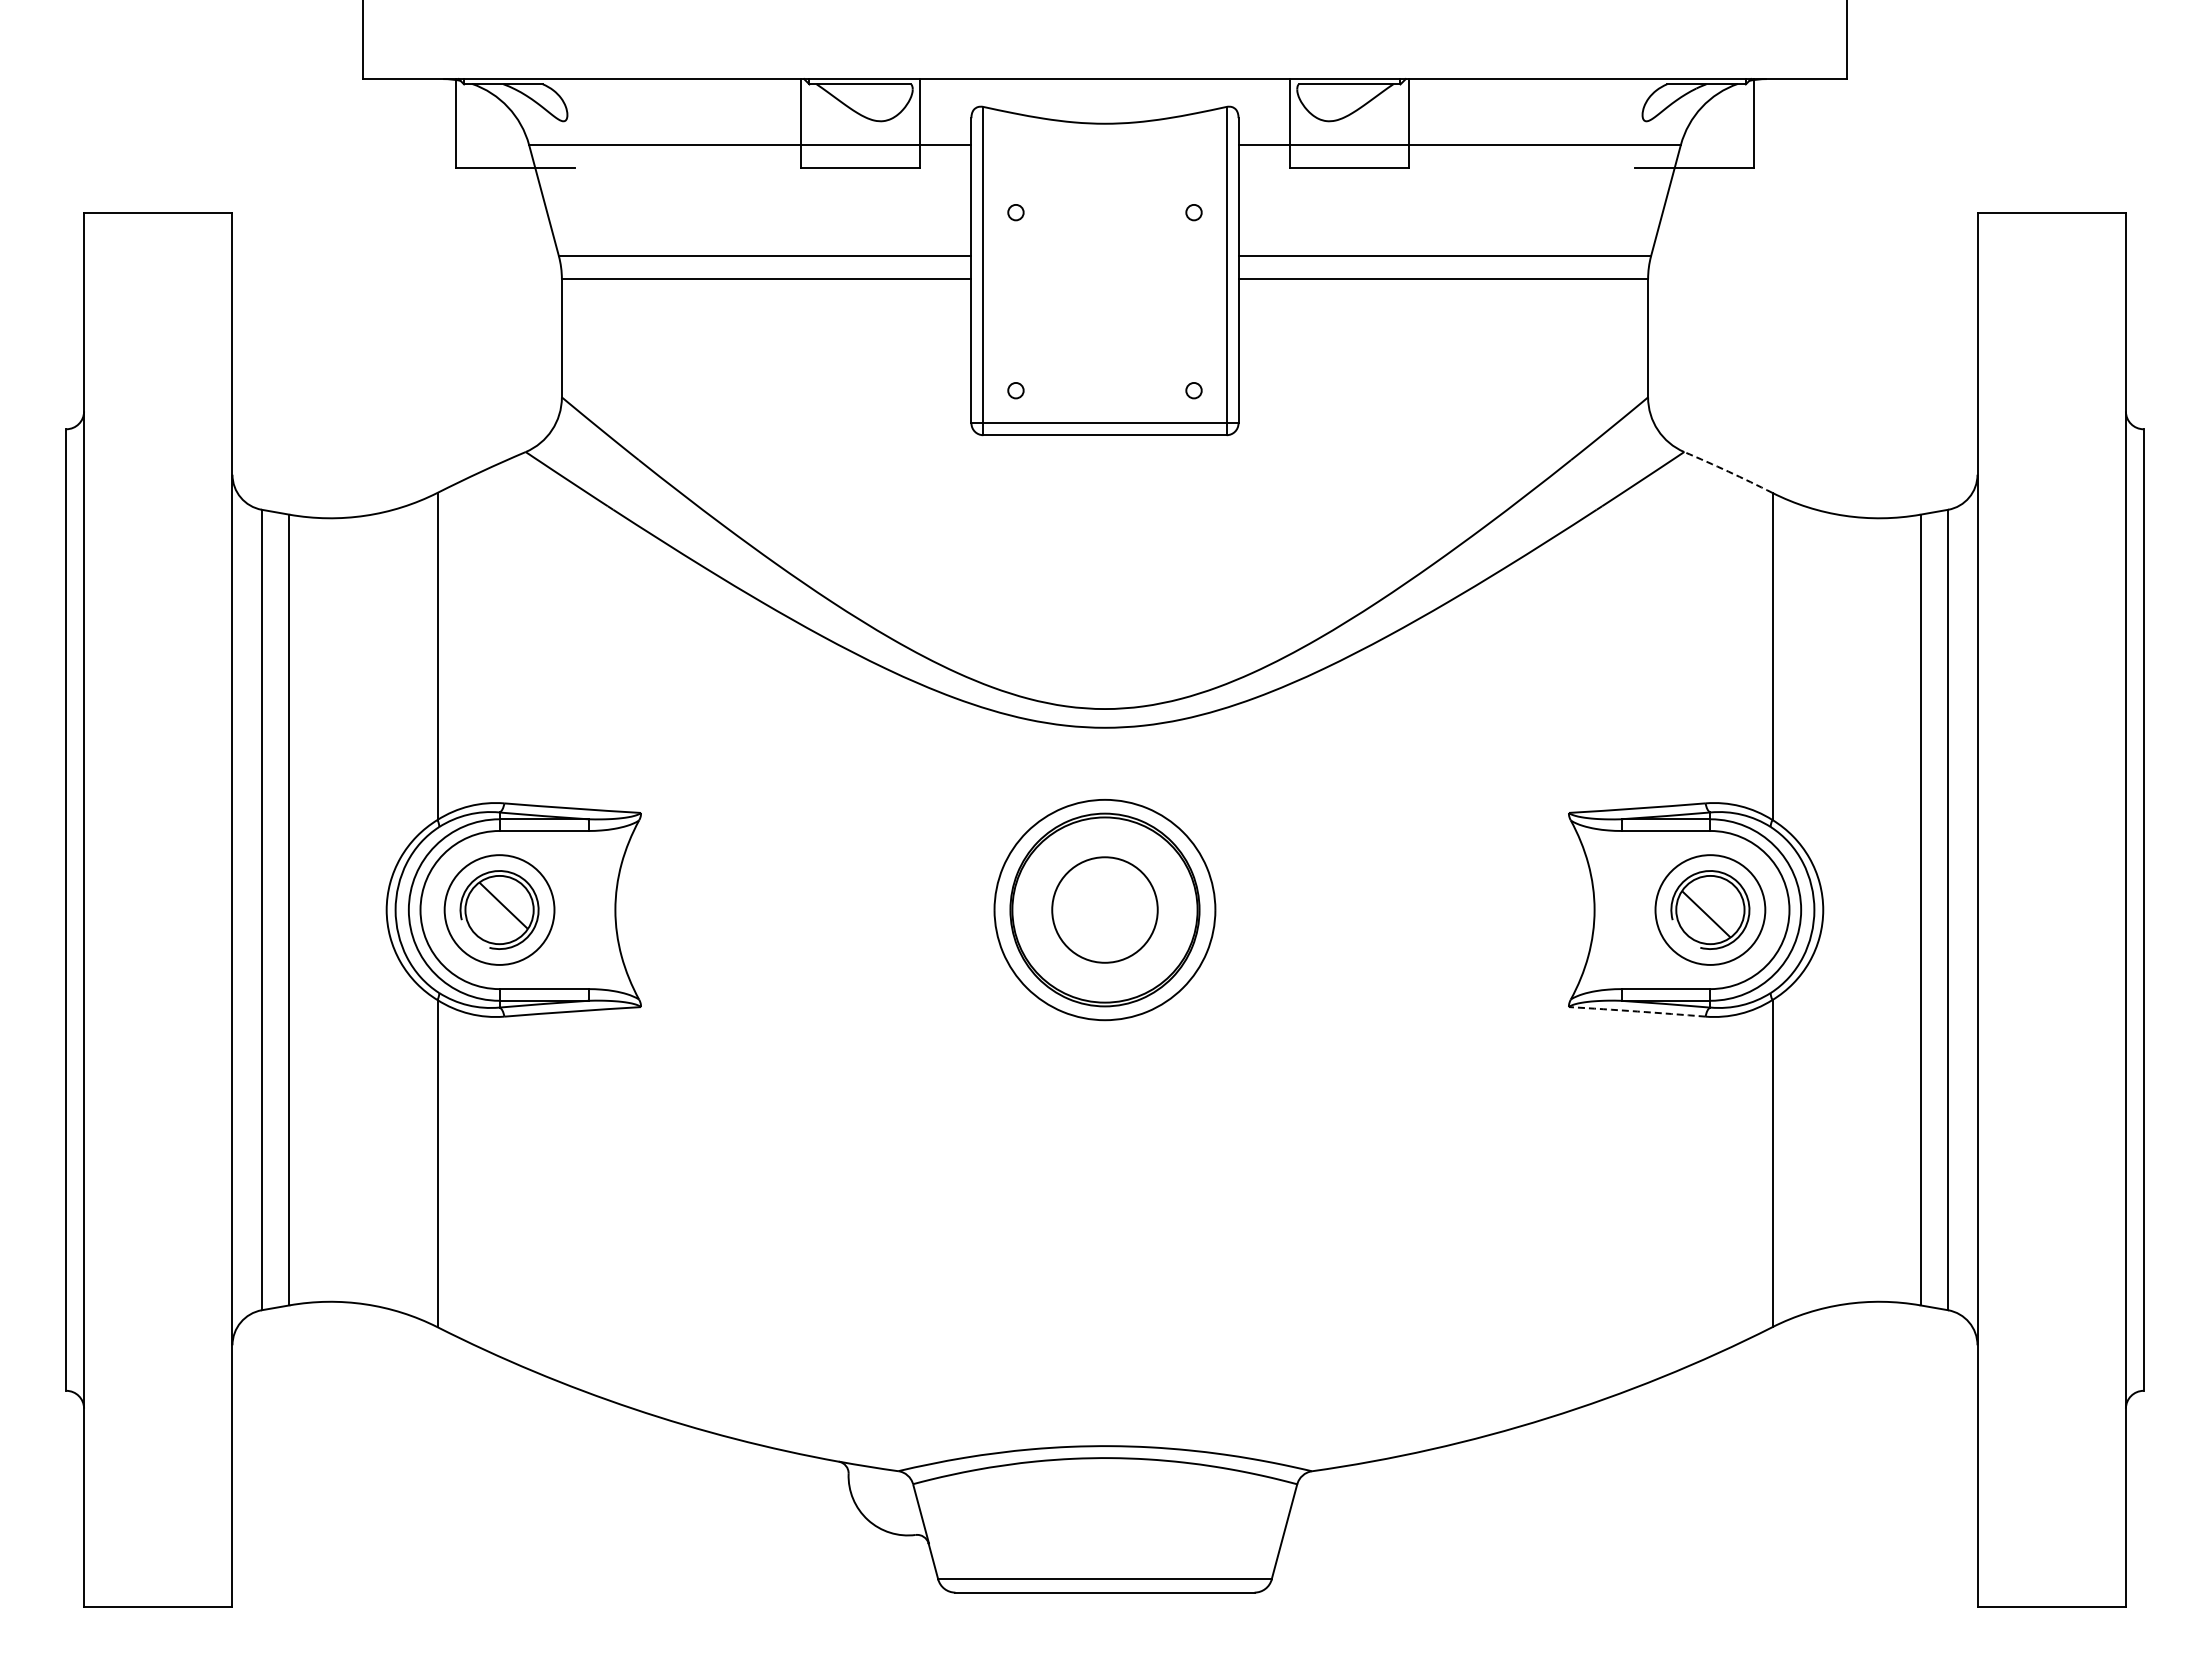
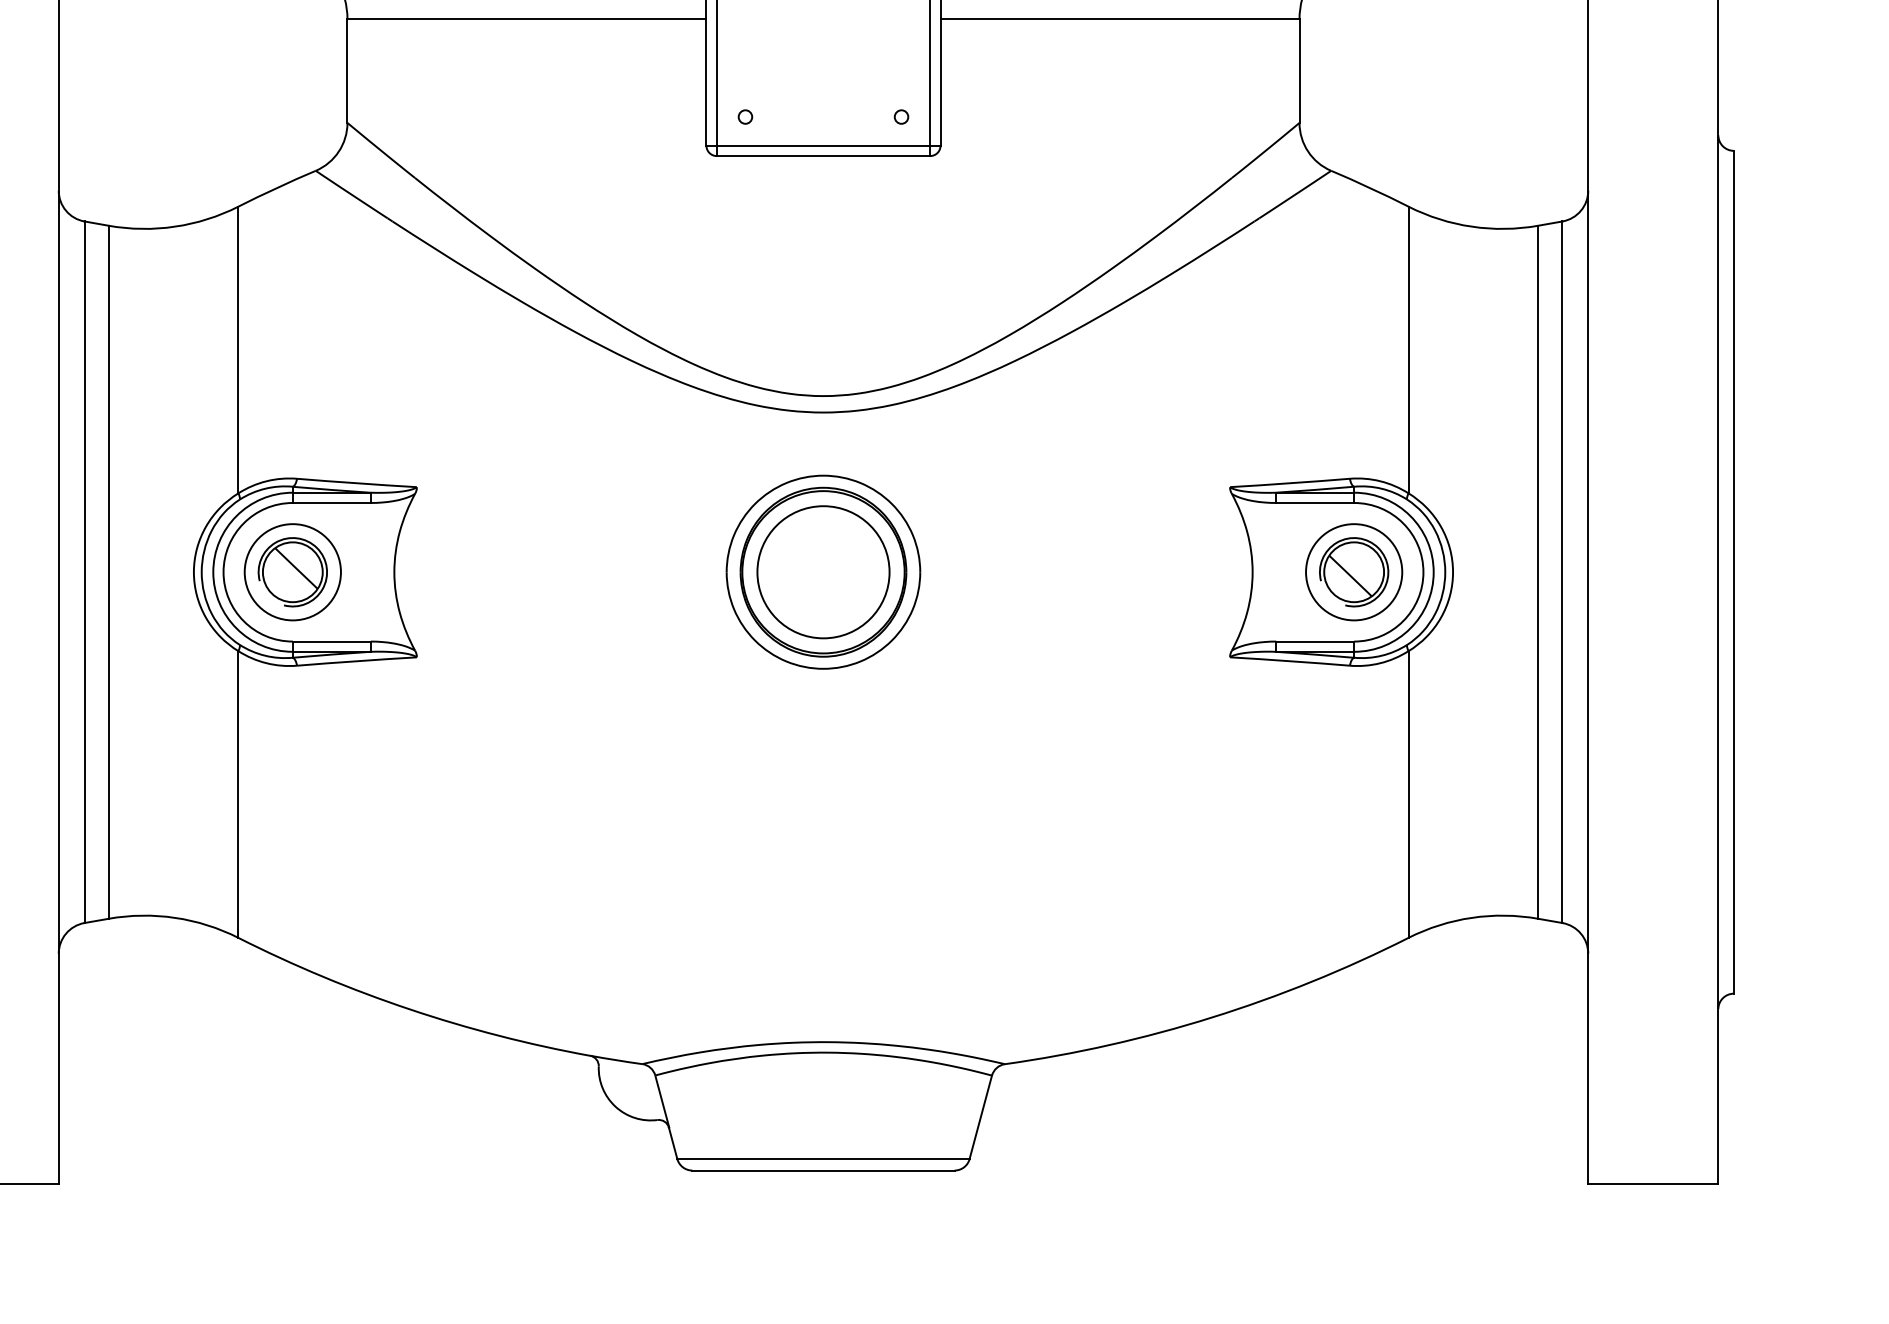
arc: (1728, 471) -> (1369, 187), dashed -> solid
circle: (1104, 909) -> (823, 571), size x1.43
arc: (1637, 1011) -> (1290, 661), dashed -> solid

